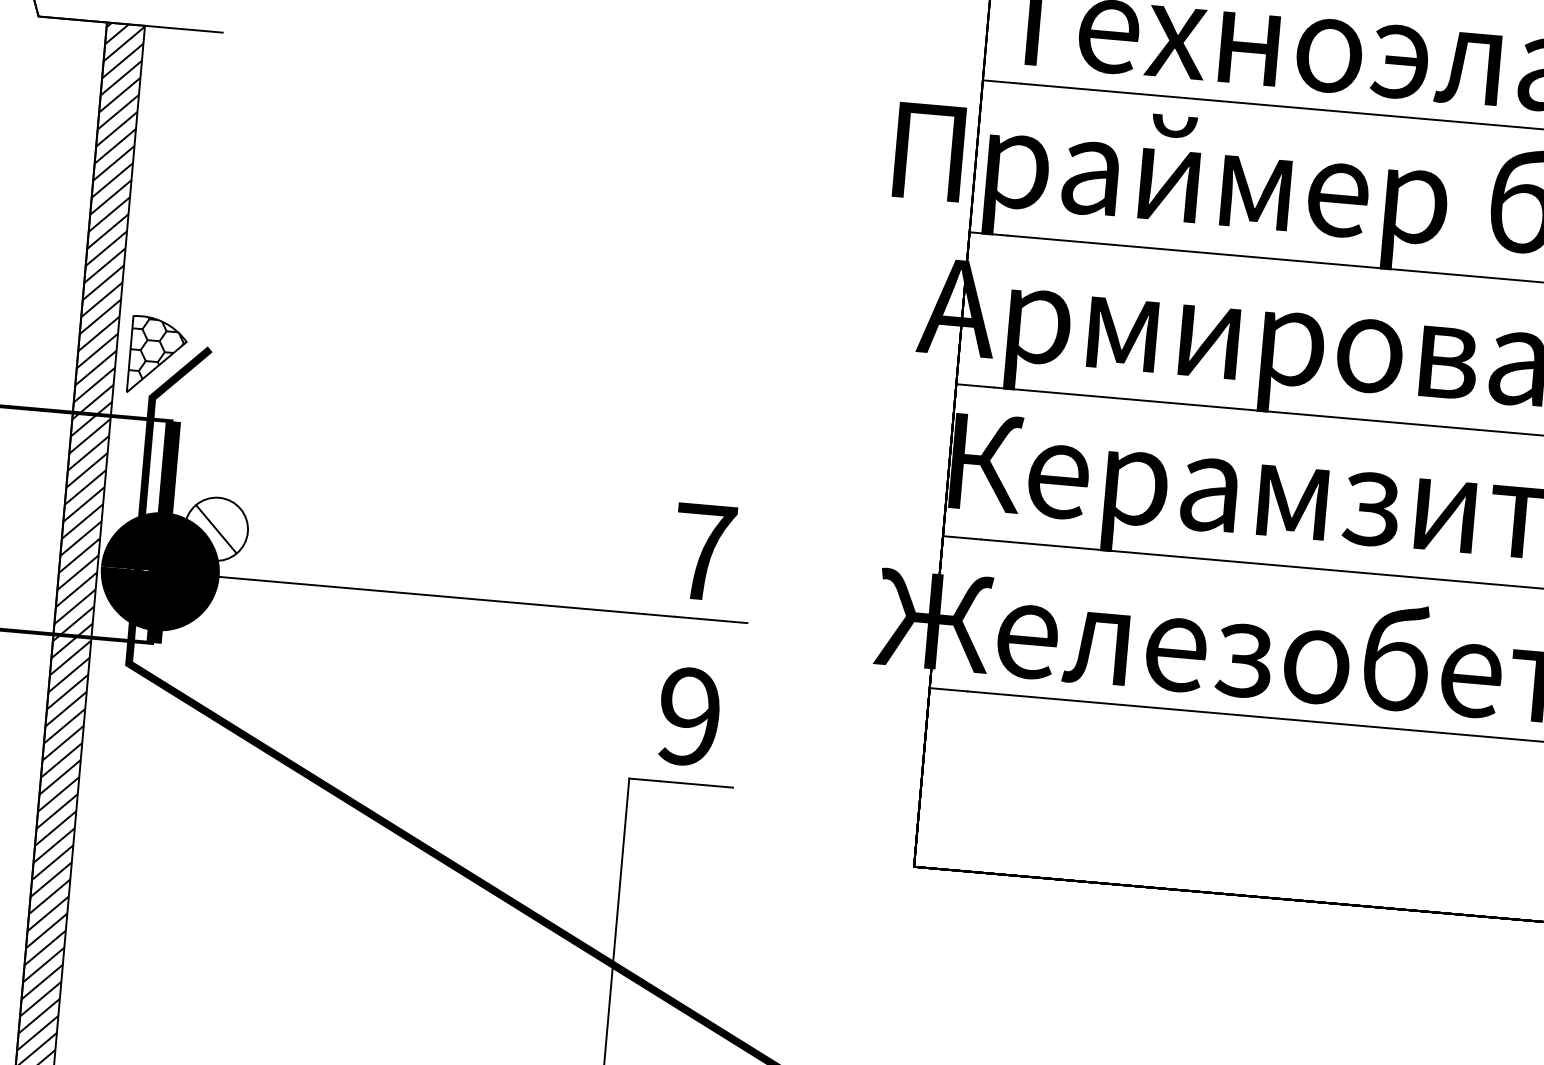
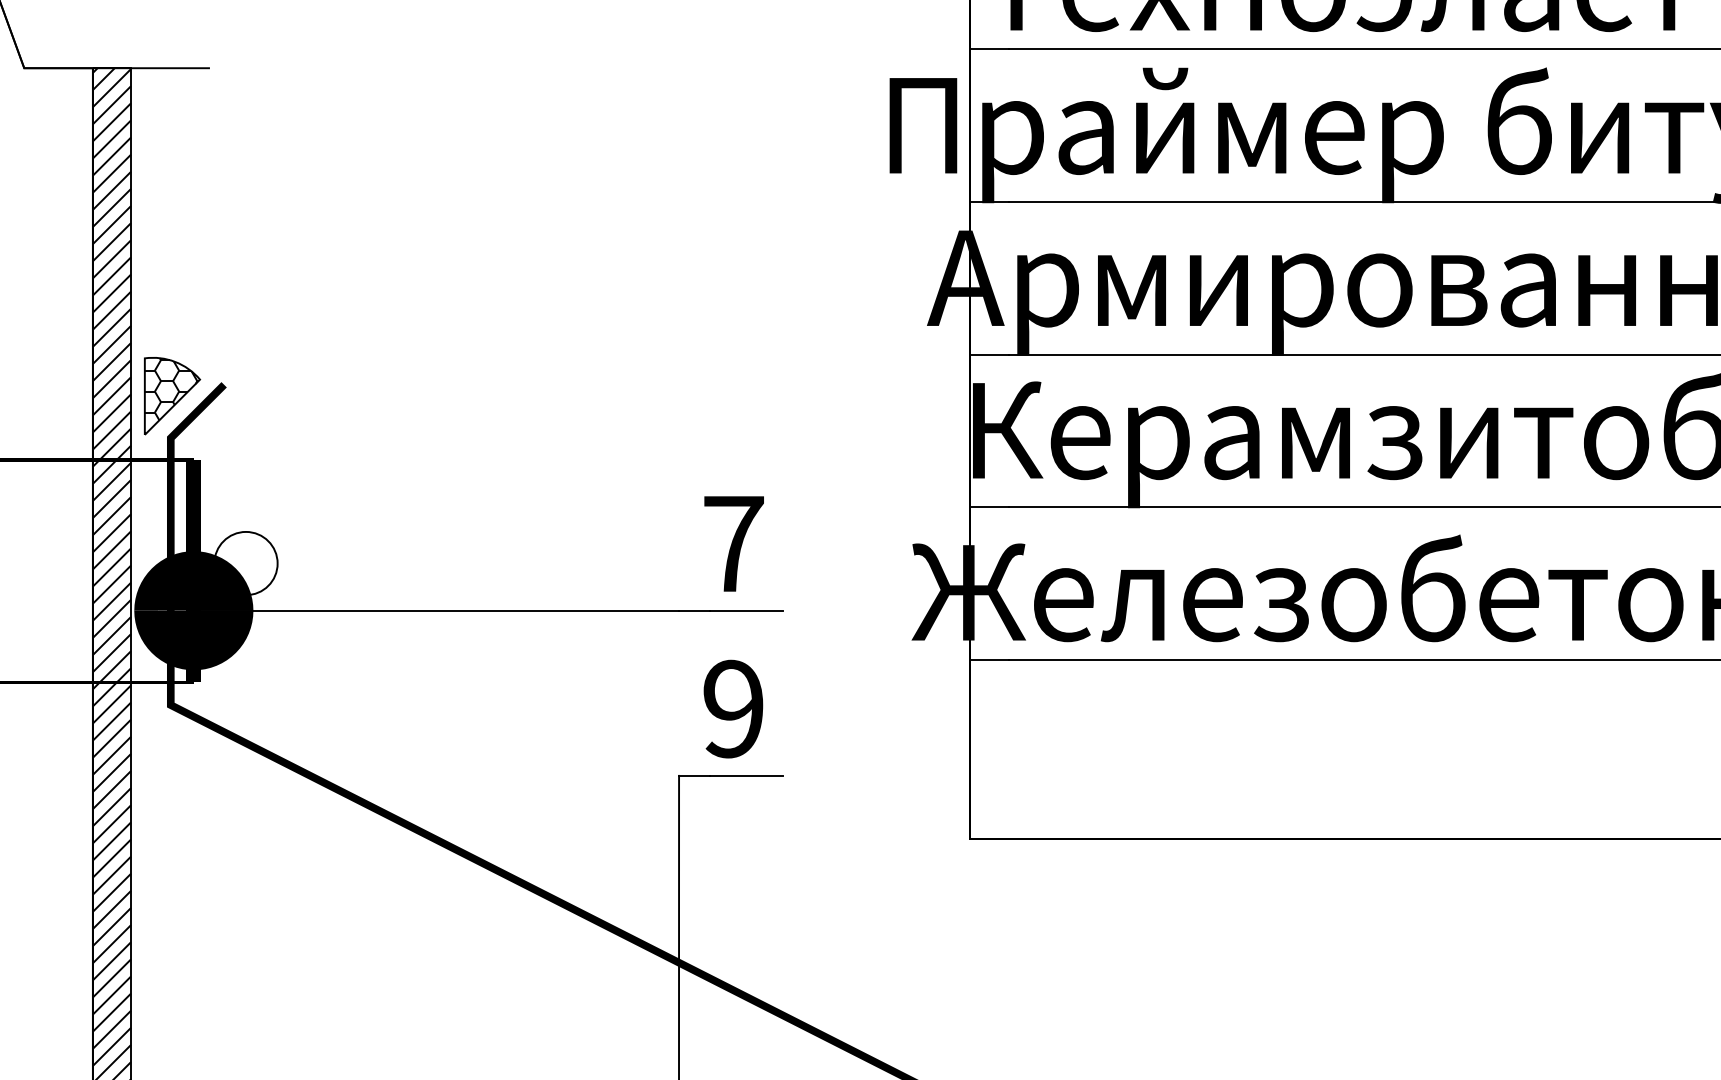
line: (215, 529) -> (245, 563), removed

